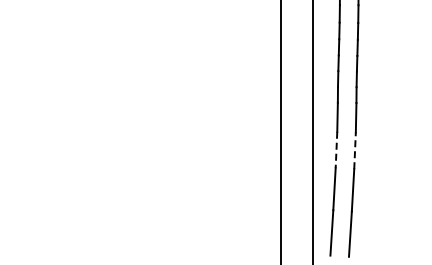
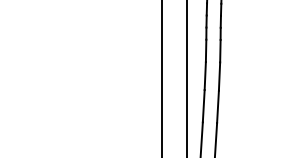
line: (336, 150) -> (205, 76), dashed -> solid
line: (355, 150) -> (219, 76), dashed -> solid

